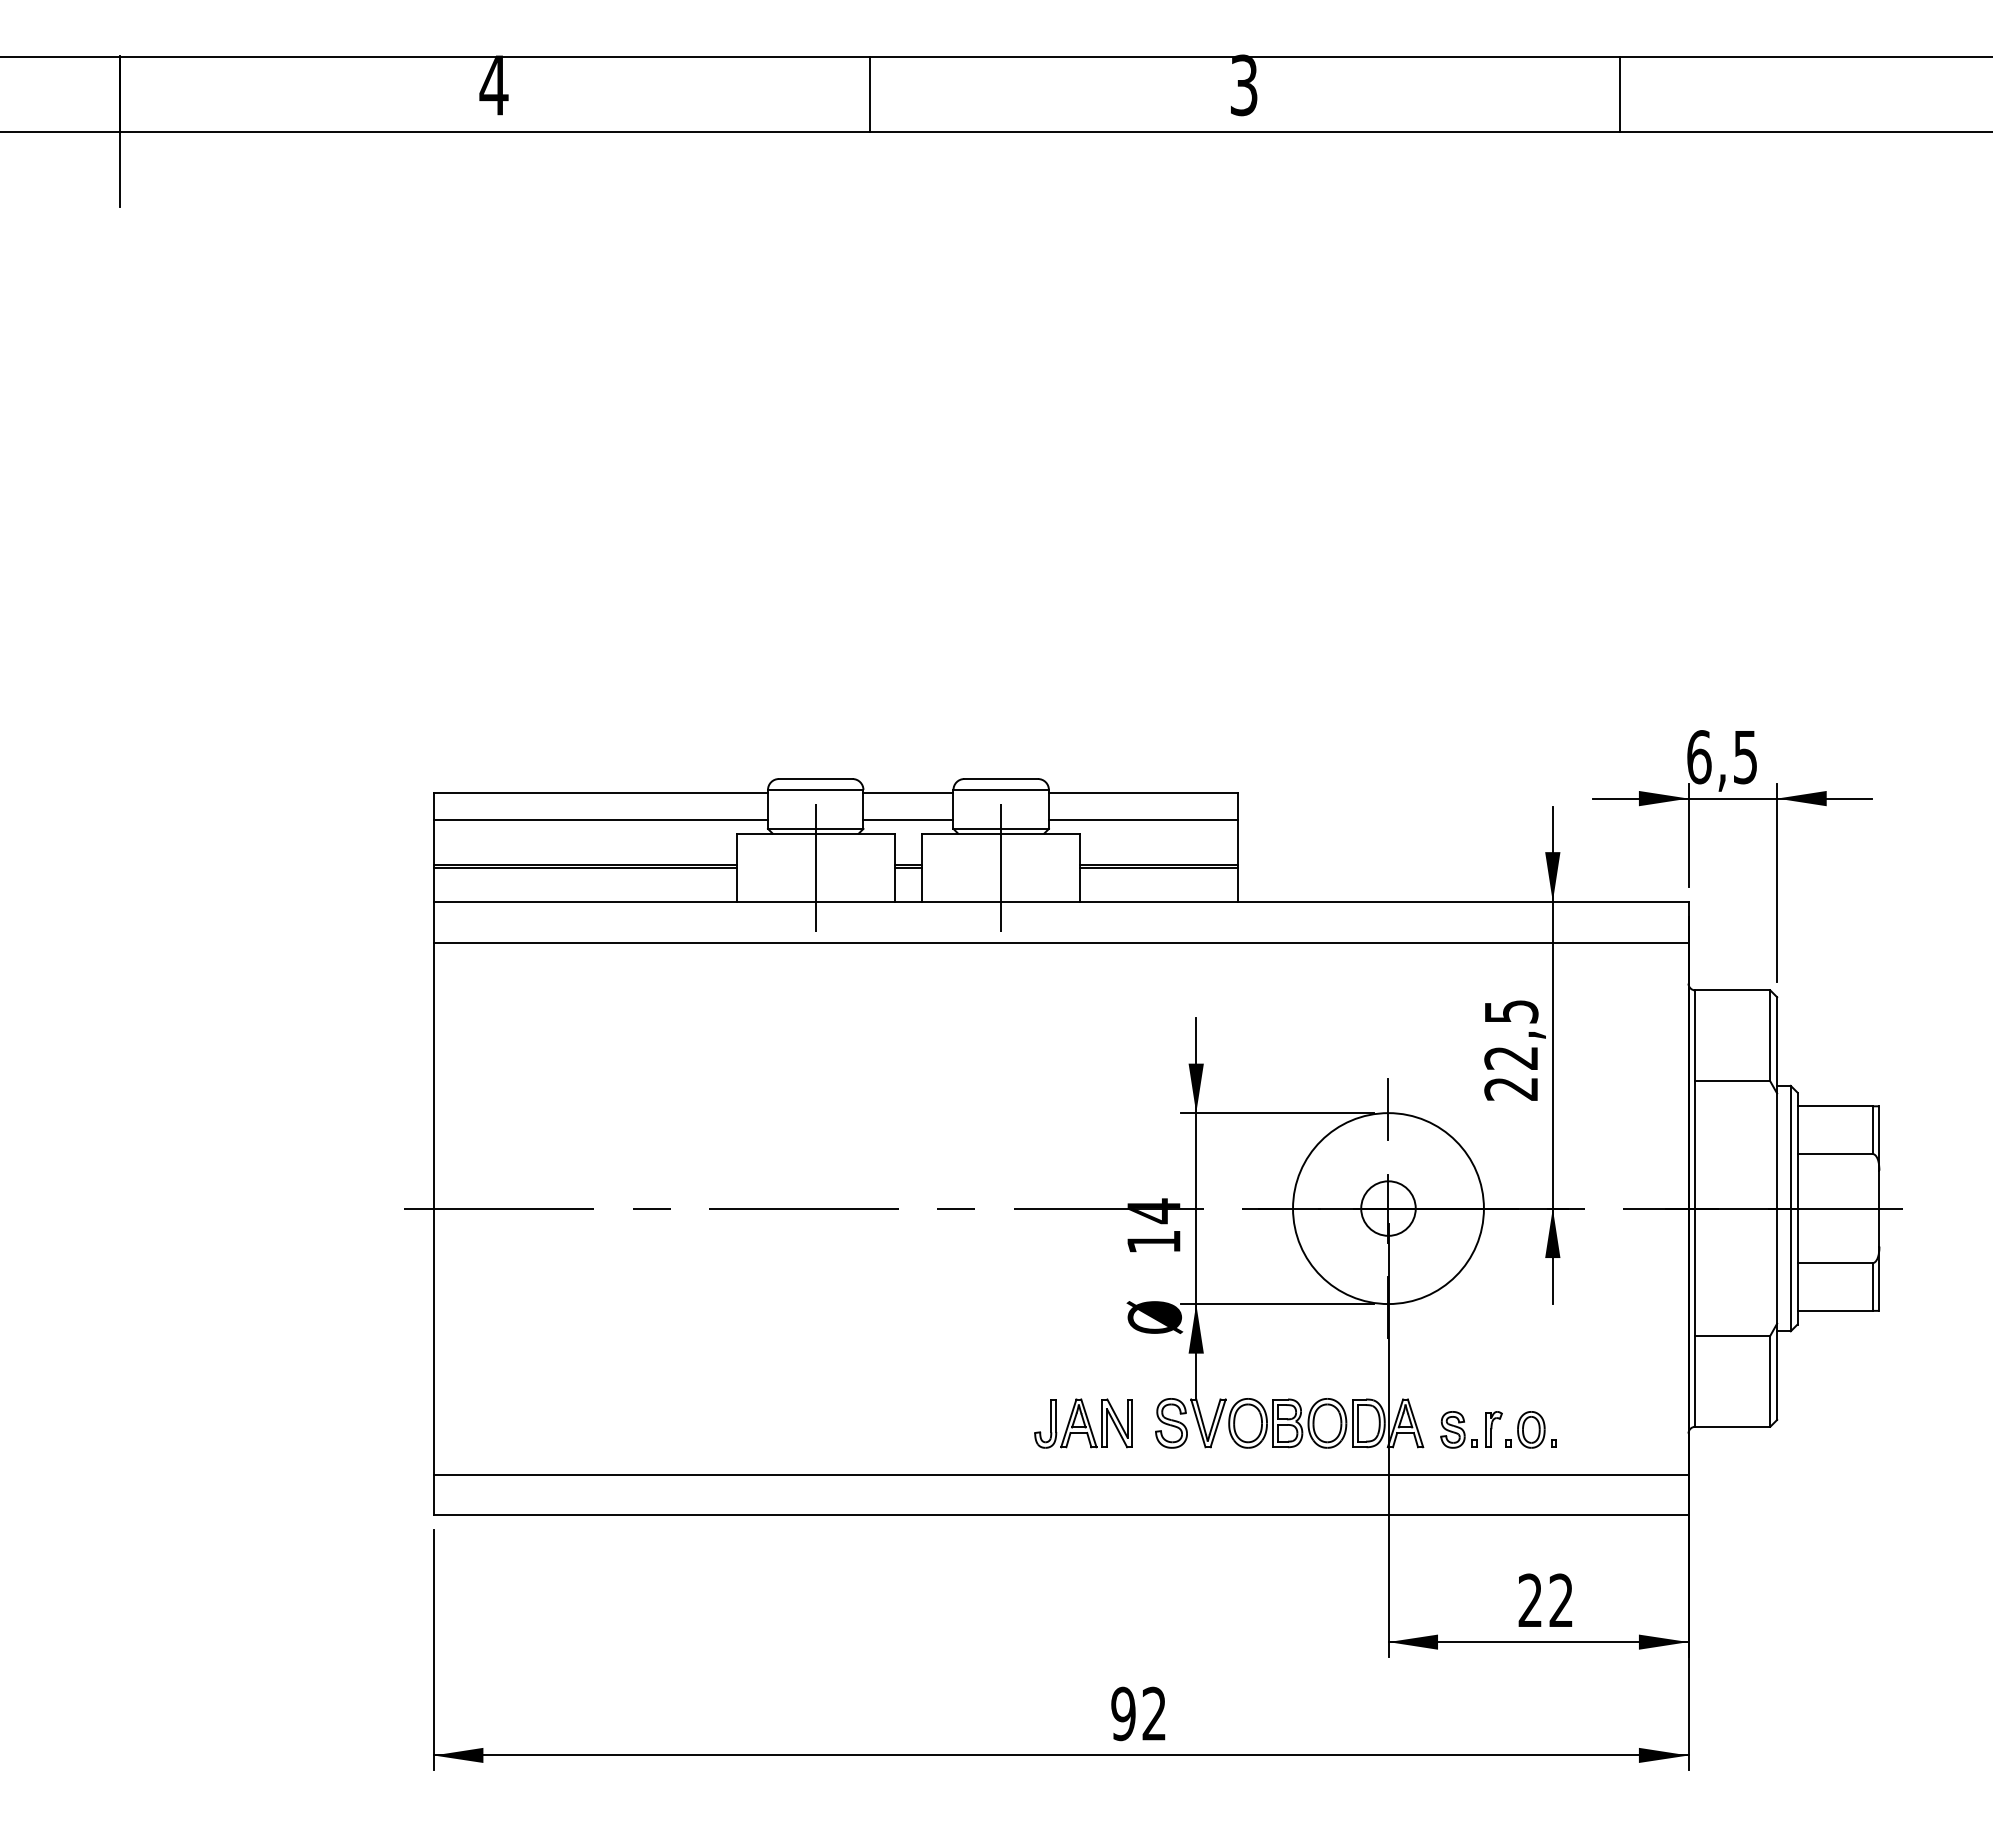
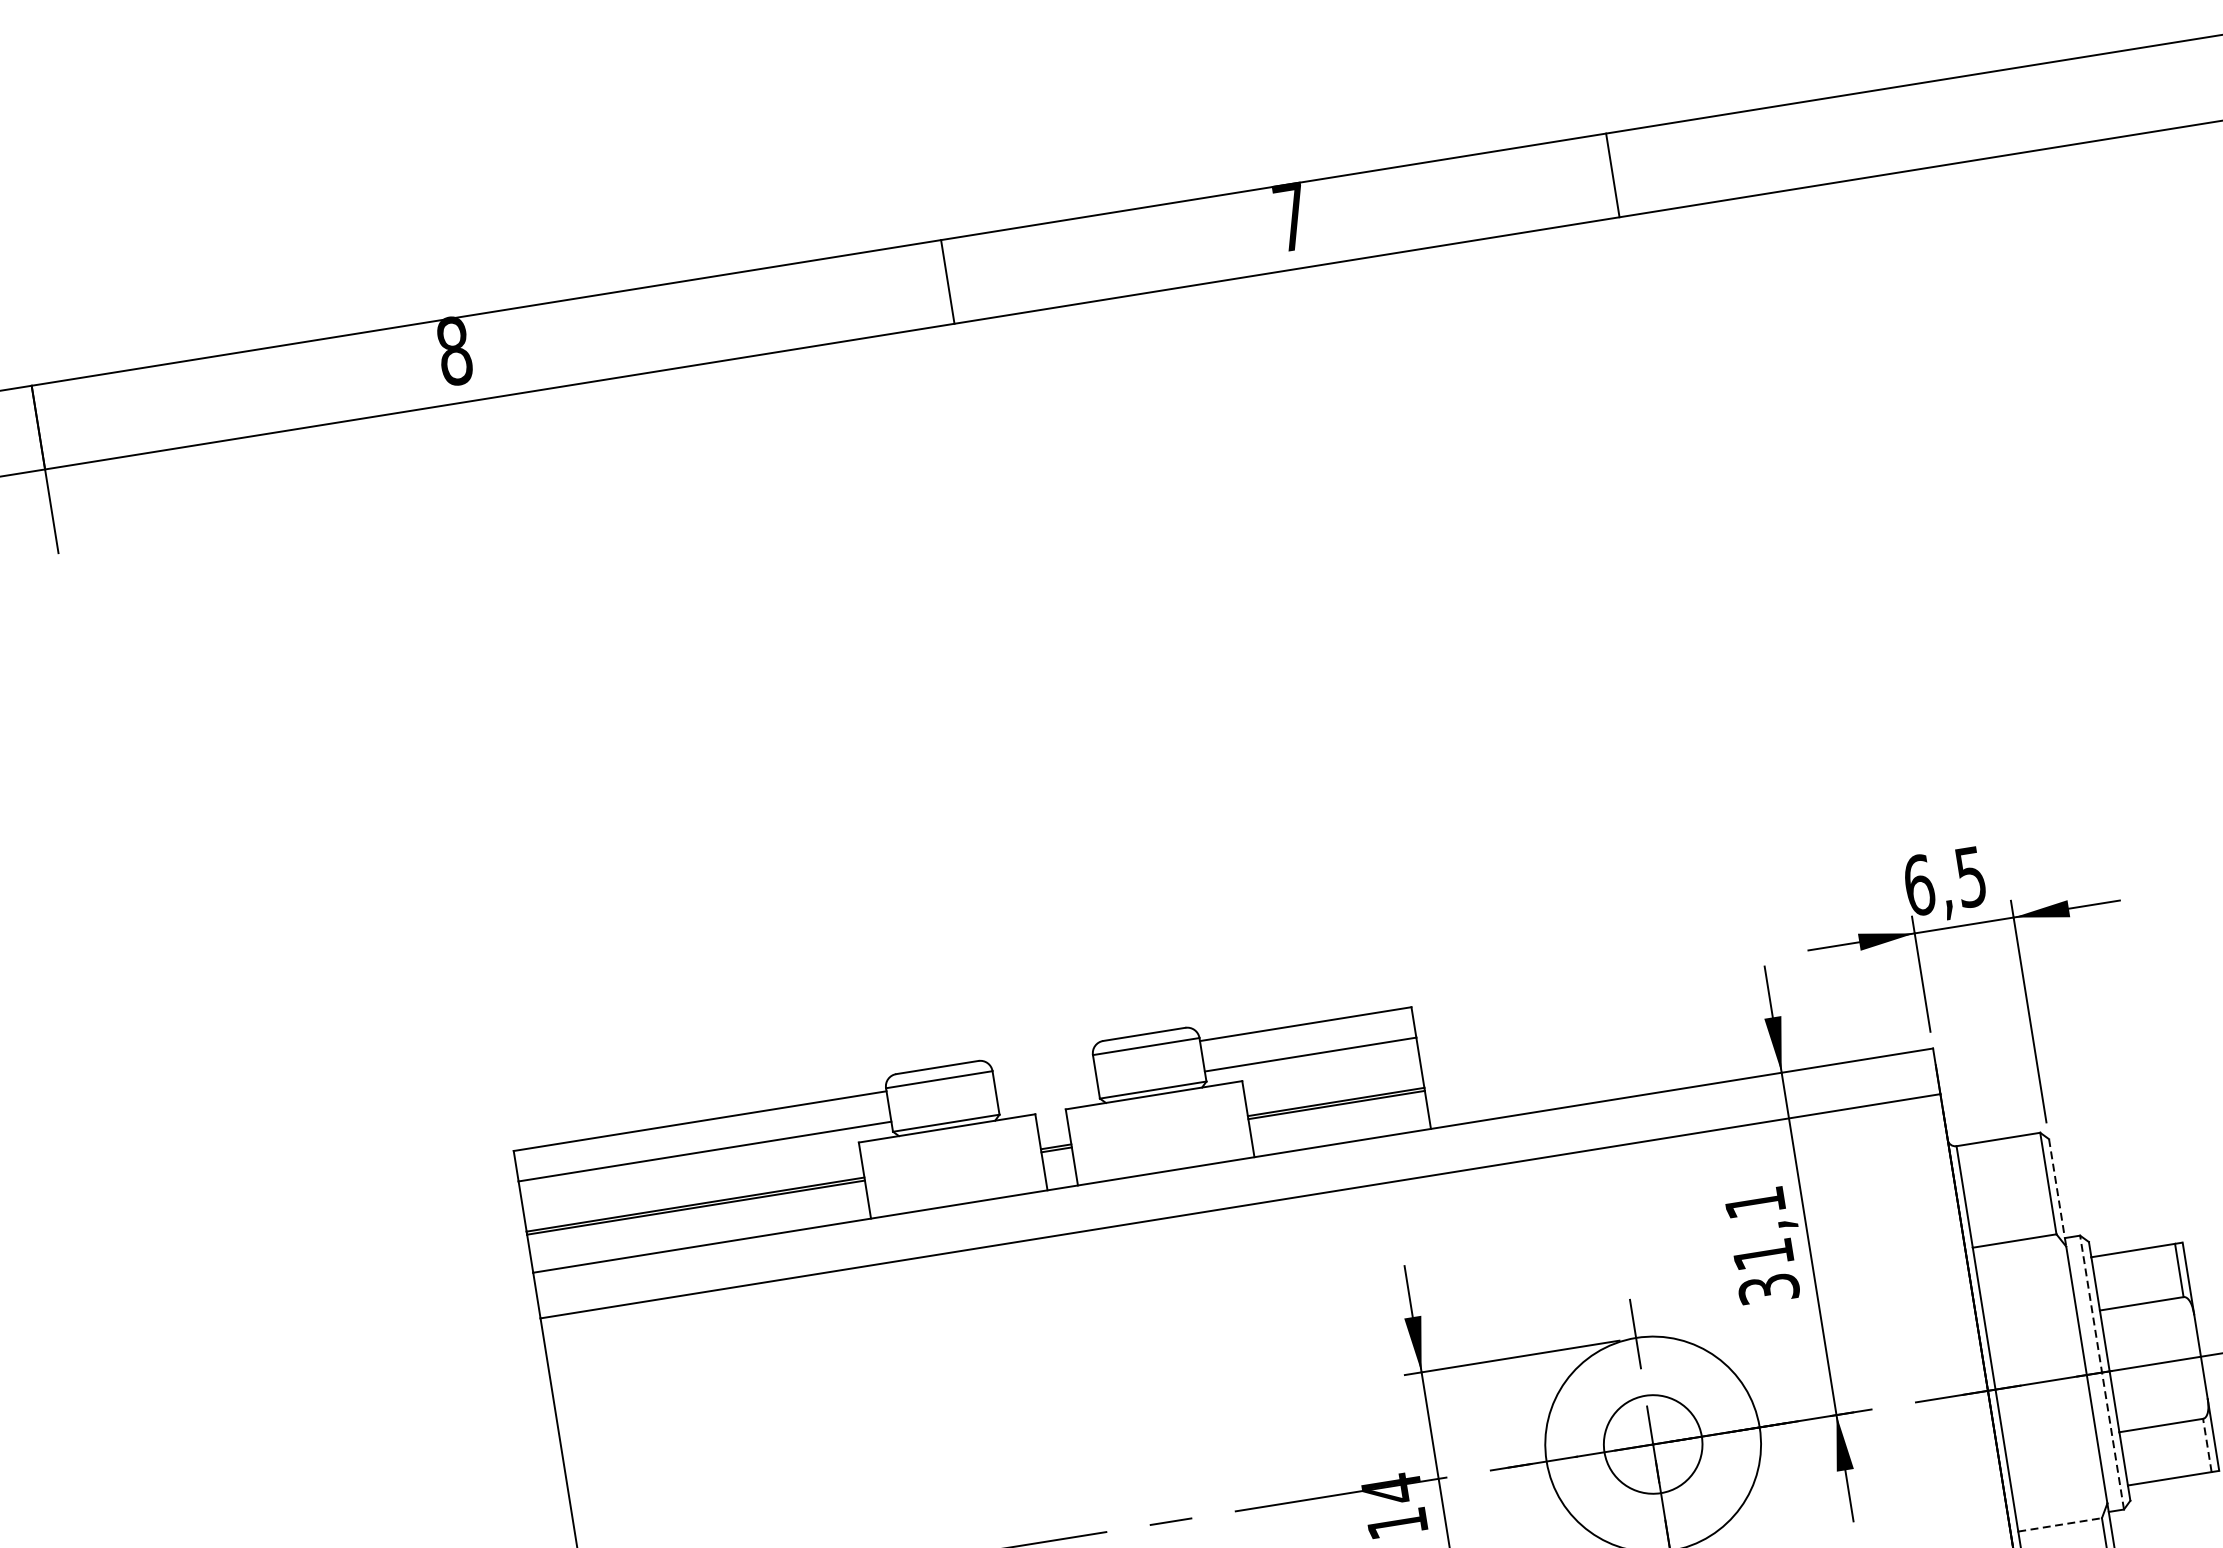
text: (493, 85) -> (453, 351), 4 -> 8
text: (1244, 85) -> (1291, 217), 3 -> 7
line: (869, 93) -> (947, 281), moved
line: (1619, 93) -> (1612, 174), moved
line: (908, 792) -> (1043, 1066), removed
line: (908, 819) -> (1048, 1096), removed
line: (815, 867) -> (952, 1166), removed
line: (1001, 867) -> (1160, 1133), removed
line: (1777, 1045) -> (2058, 1192), solid -> dashed
text: (1511, 1050) -> (1762, 1246), 22,5 -> 31,1
circle: (1388, 1208) -> (1653, 1444), size x1.6
line: (1790, 1208) -> (2101, 1372), solid -> dashed
line: (1872, 1287) -> (2207, 1446), solid -> dashed
line: (1732, 1335) -> (2059, 1524), solid -> dashed

